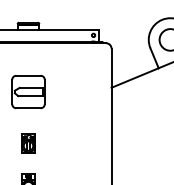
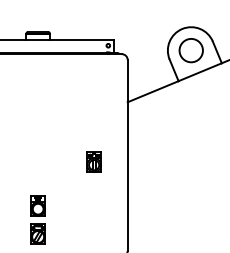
part: (27, 91) -> (37, 106), removed
part: (27, 142) -> (93, 161), moved

